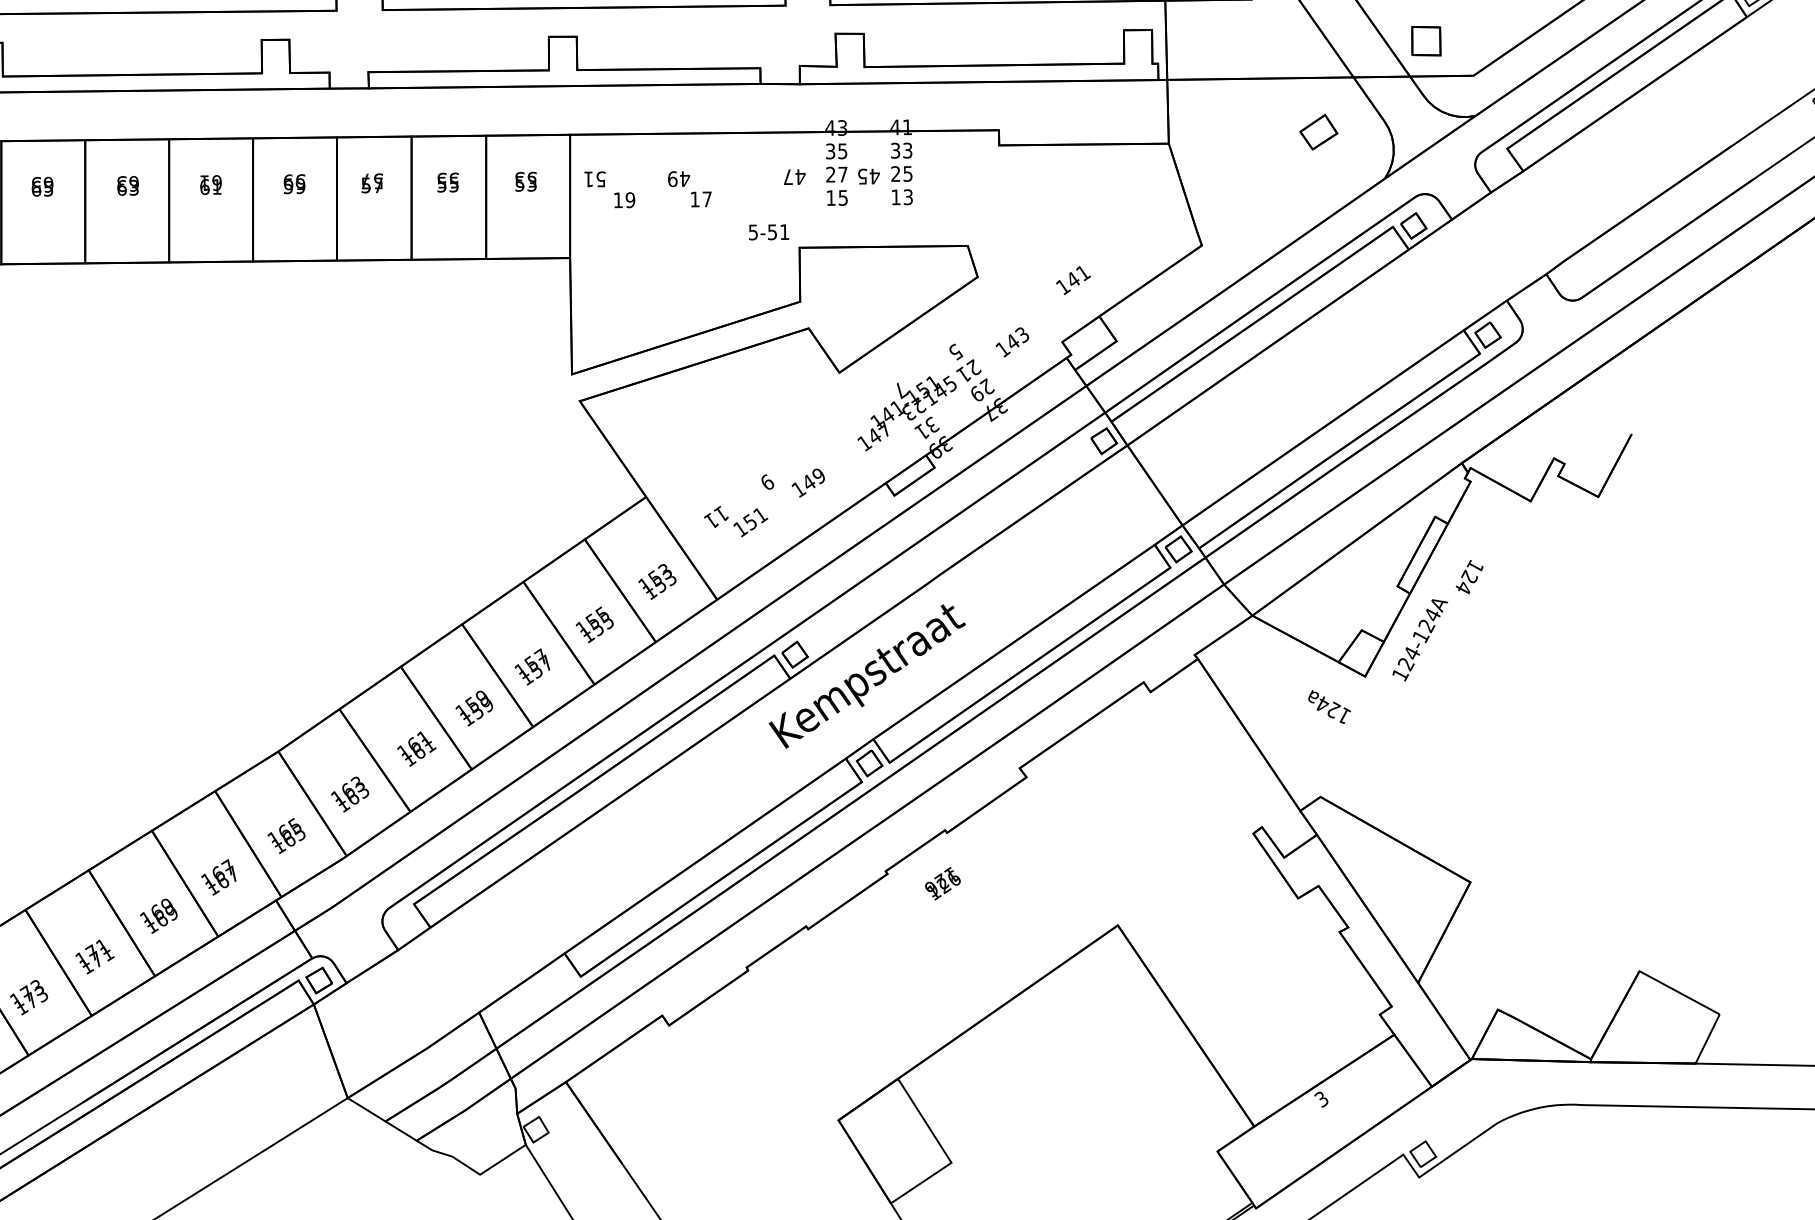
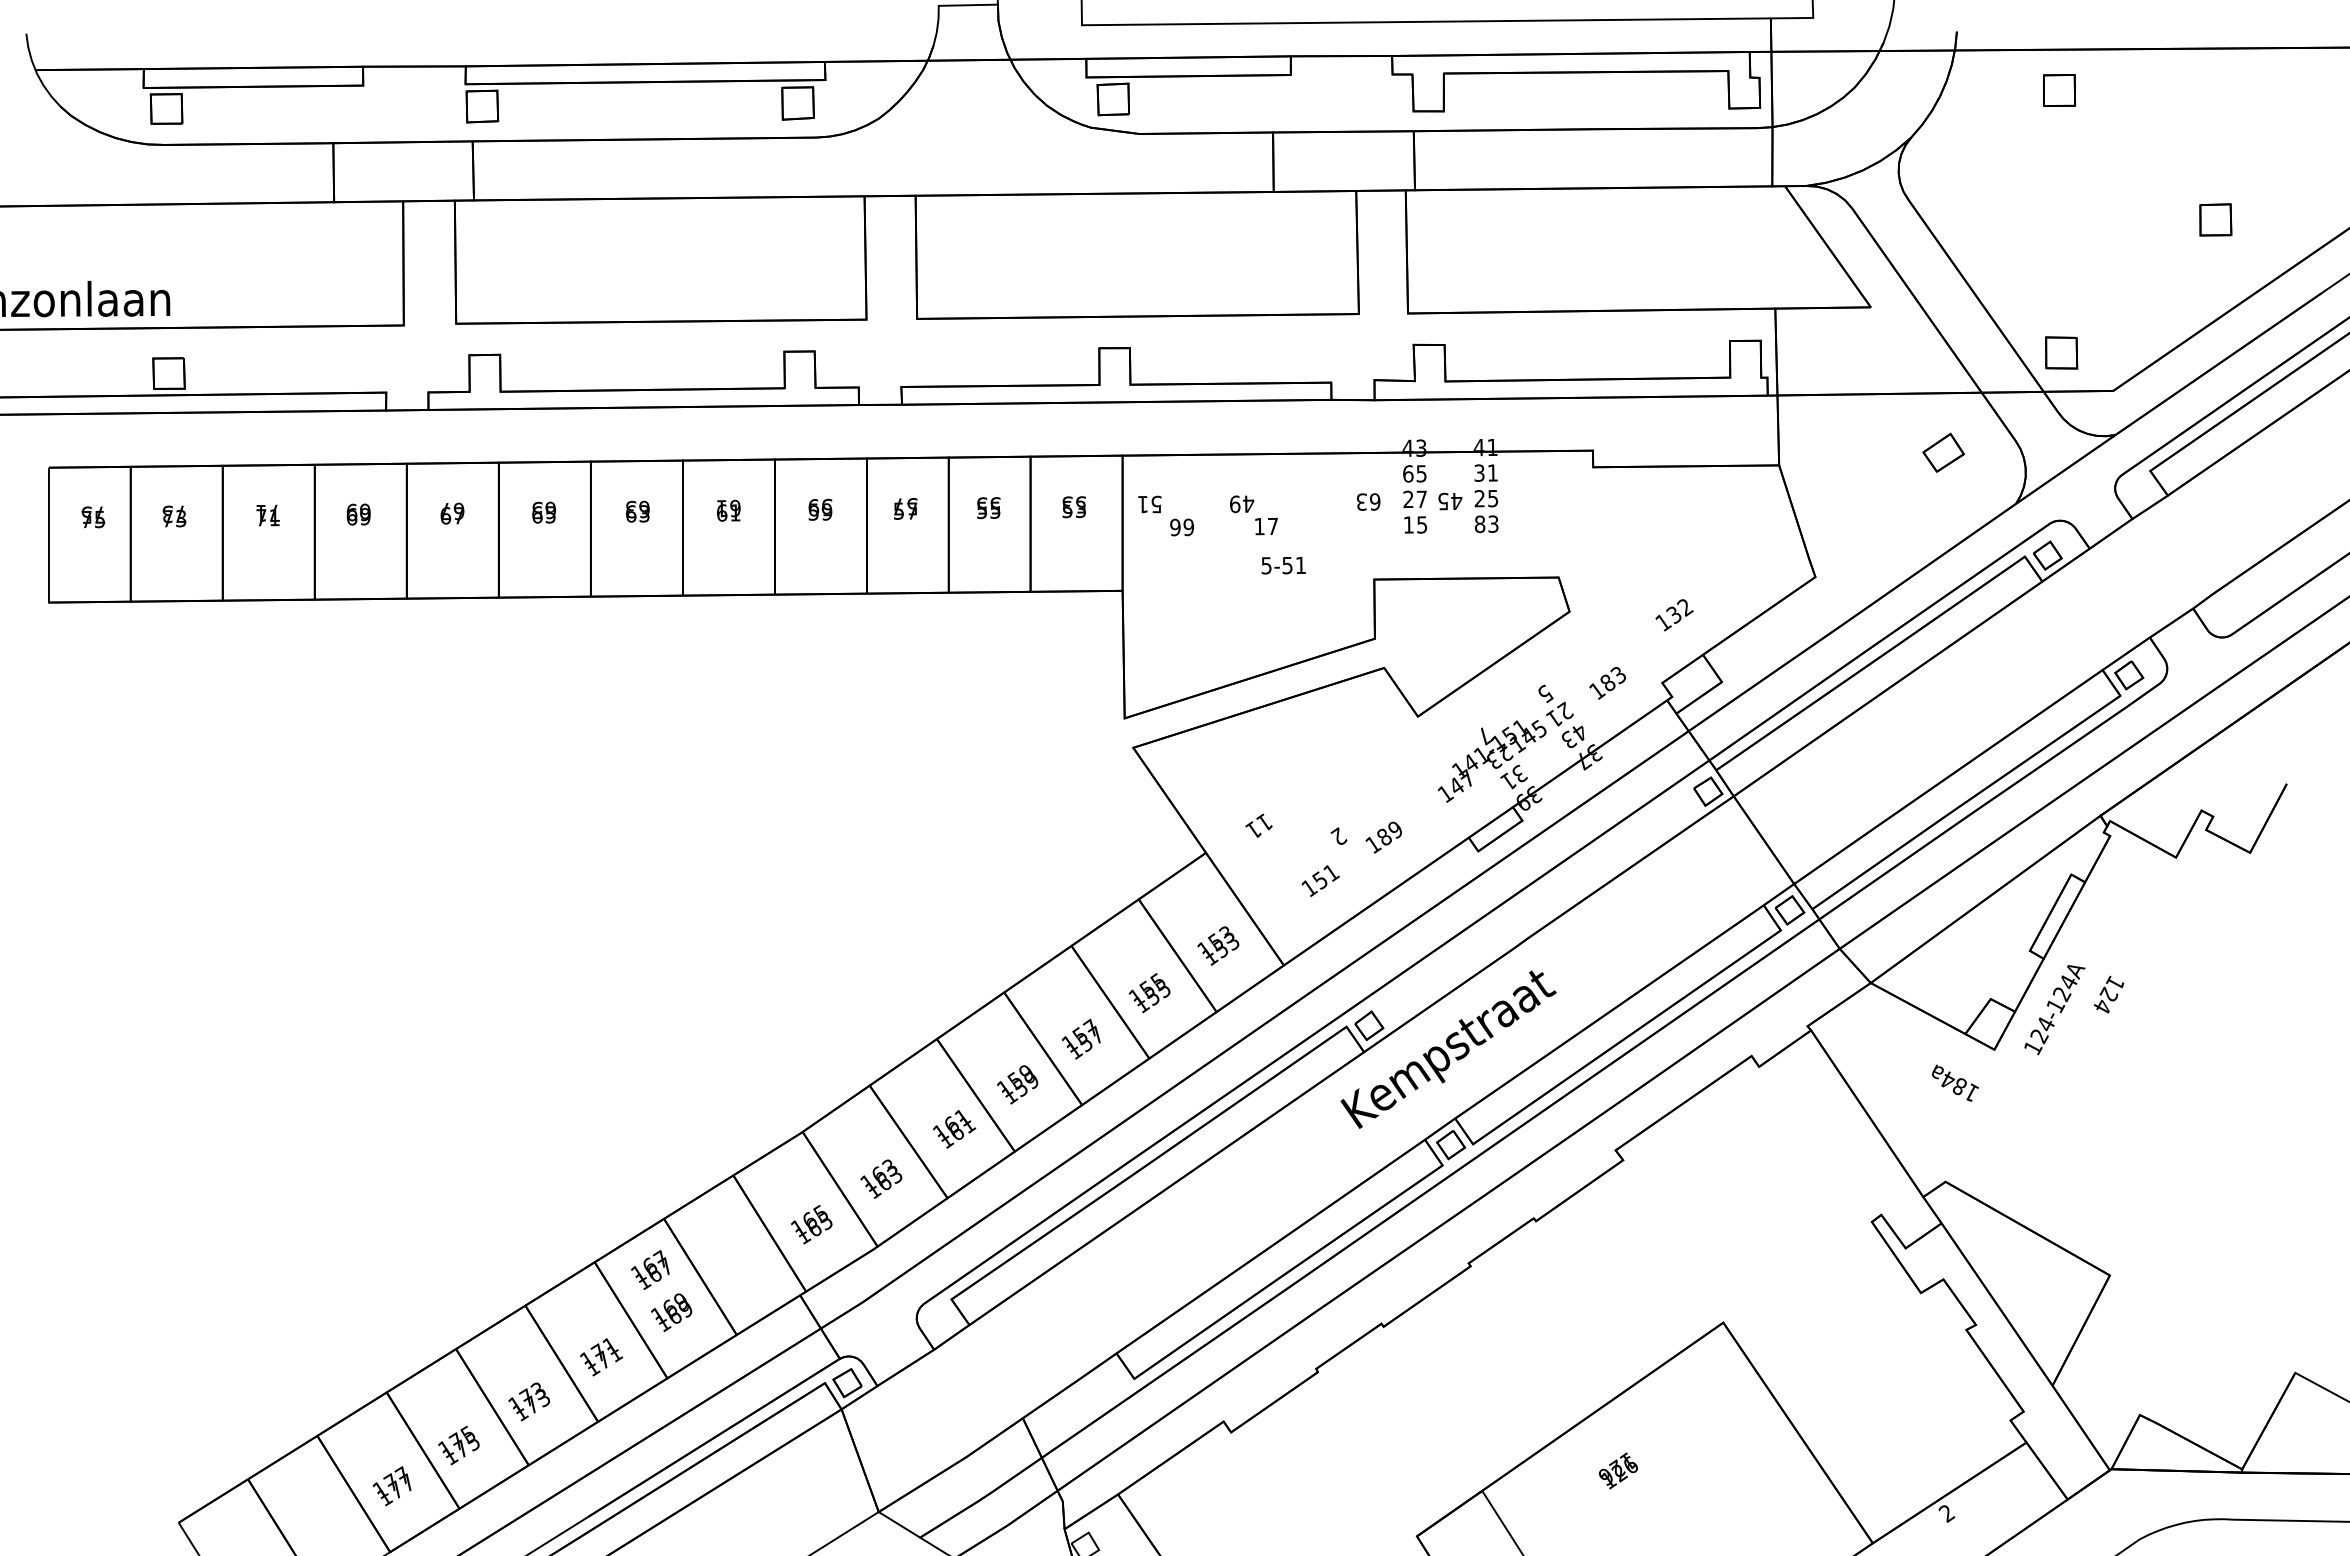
text: (907, 150) -> (1492, 472), 33 -> 31
text: (830, 151) -> (1408, 473), 35 -> 65
text: (794, 176) -> (1368, 501), 47 -> 63
text: (896, 197) -> (1480, 524), 13 -> 83
text: (618, 200) -> (1175, 527), 19 -> 99
text: (768, 232) -> (1283, 565), moved
text: (1077, 276) -> (1679, 611), 141 -> 132
text: (1012, 341) -> (1607, 682), 143 -> 183
text: (982, 389) -> (1574, 735), 29 -> 43
text: (766, 481) -> (1338, 835), 9 -> 2
text: (808, 482) -> (1384, 836), 149 -> 189
text: (715, 516) -> (1258, 825), moved
text: (1469, 576) -> (2108, 994), moved
text: (1334, 710) -> (1960, 1086), 124a -> 184a
text: (218, 876) -> (650, 1269), moved
text: (942, 883) -> (1617, 1470), moved
text: (1321, 1099) -> (1946, 1513), 3 -> 2

